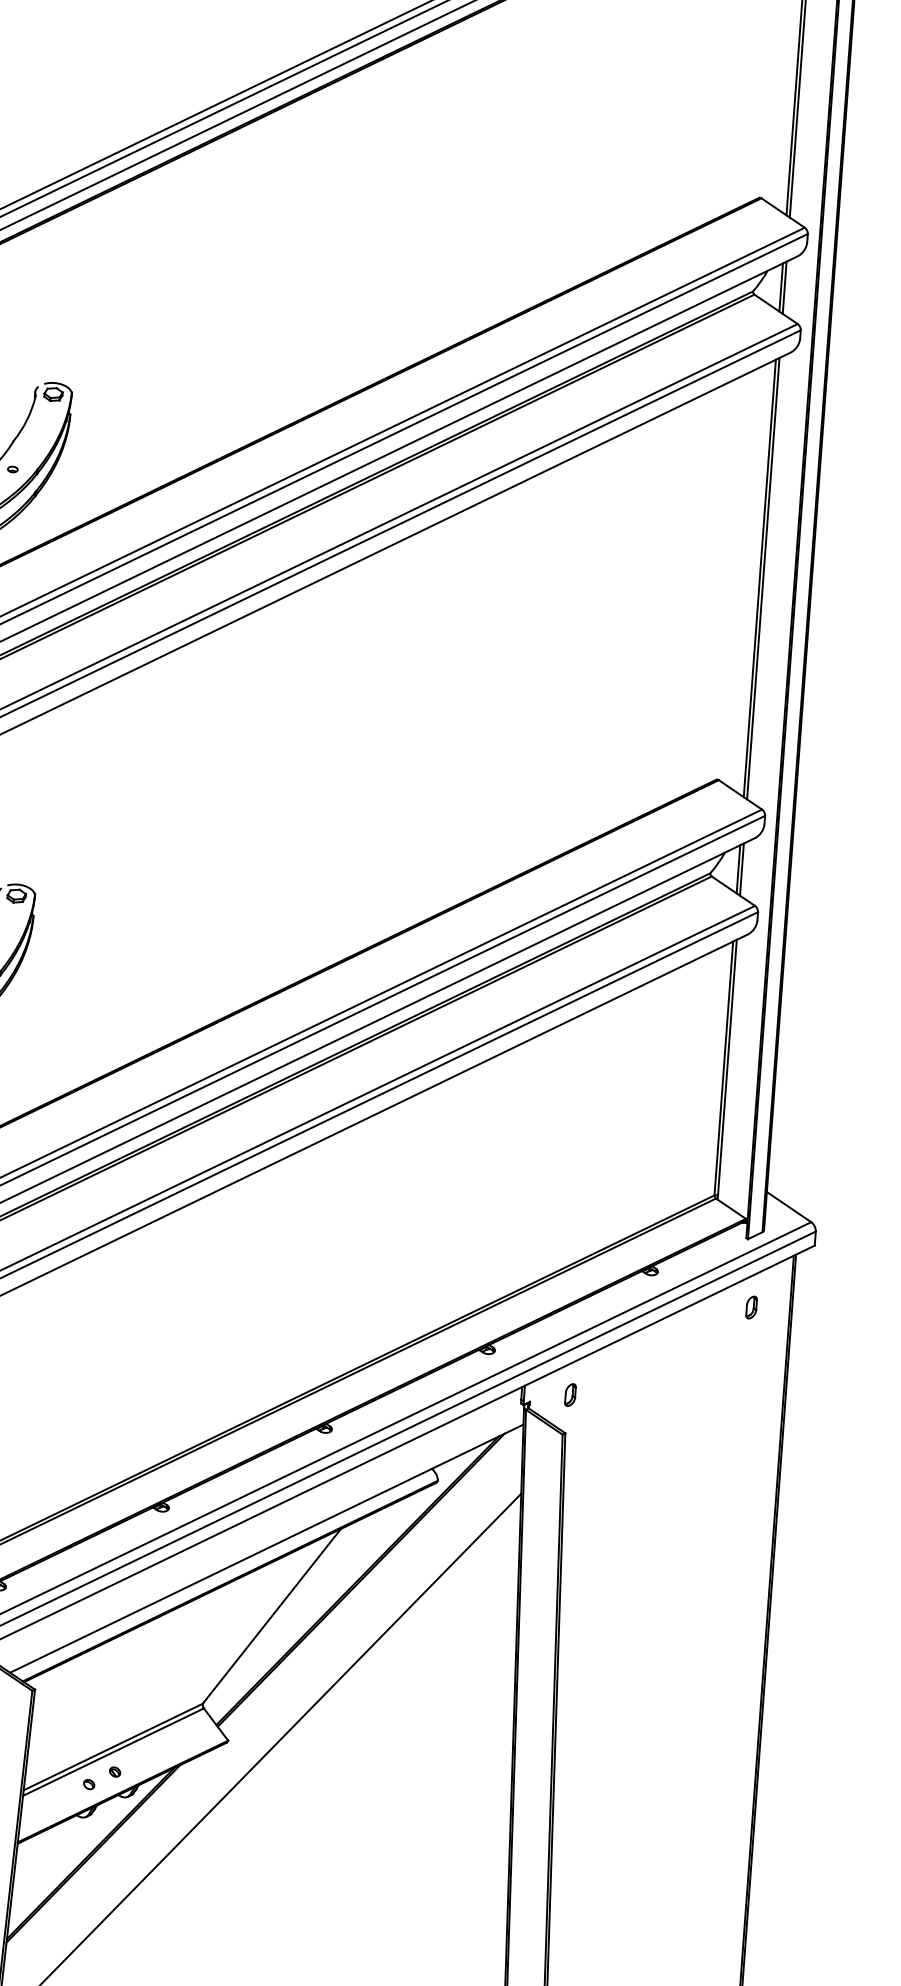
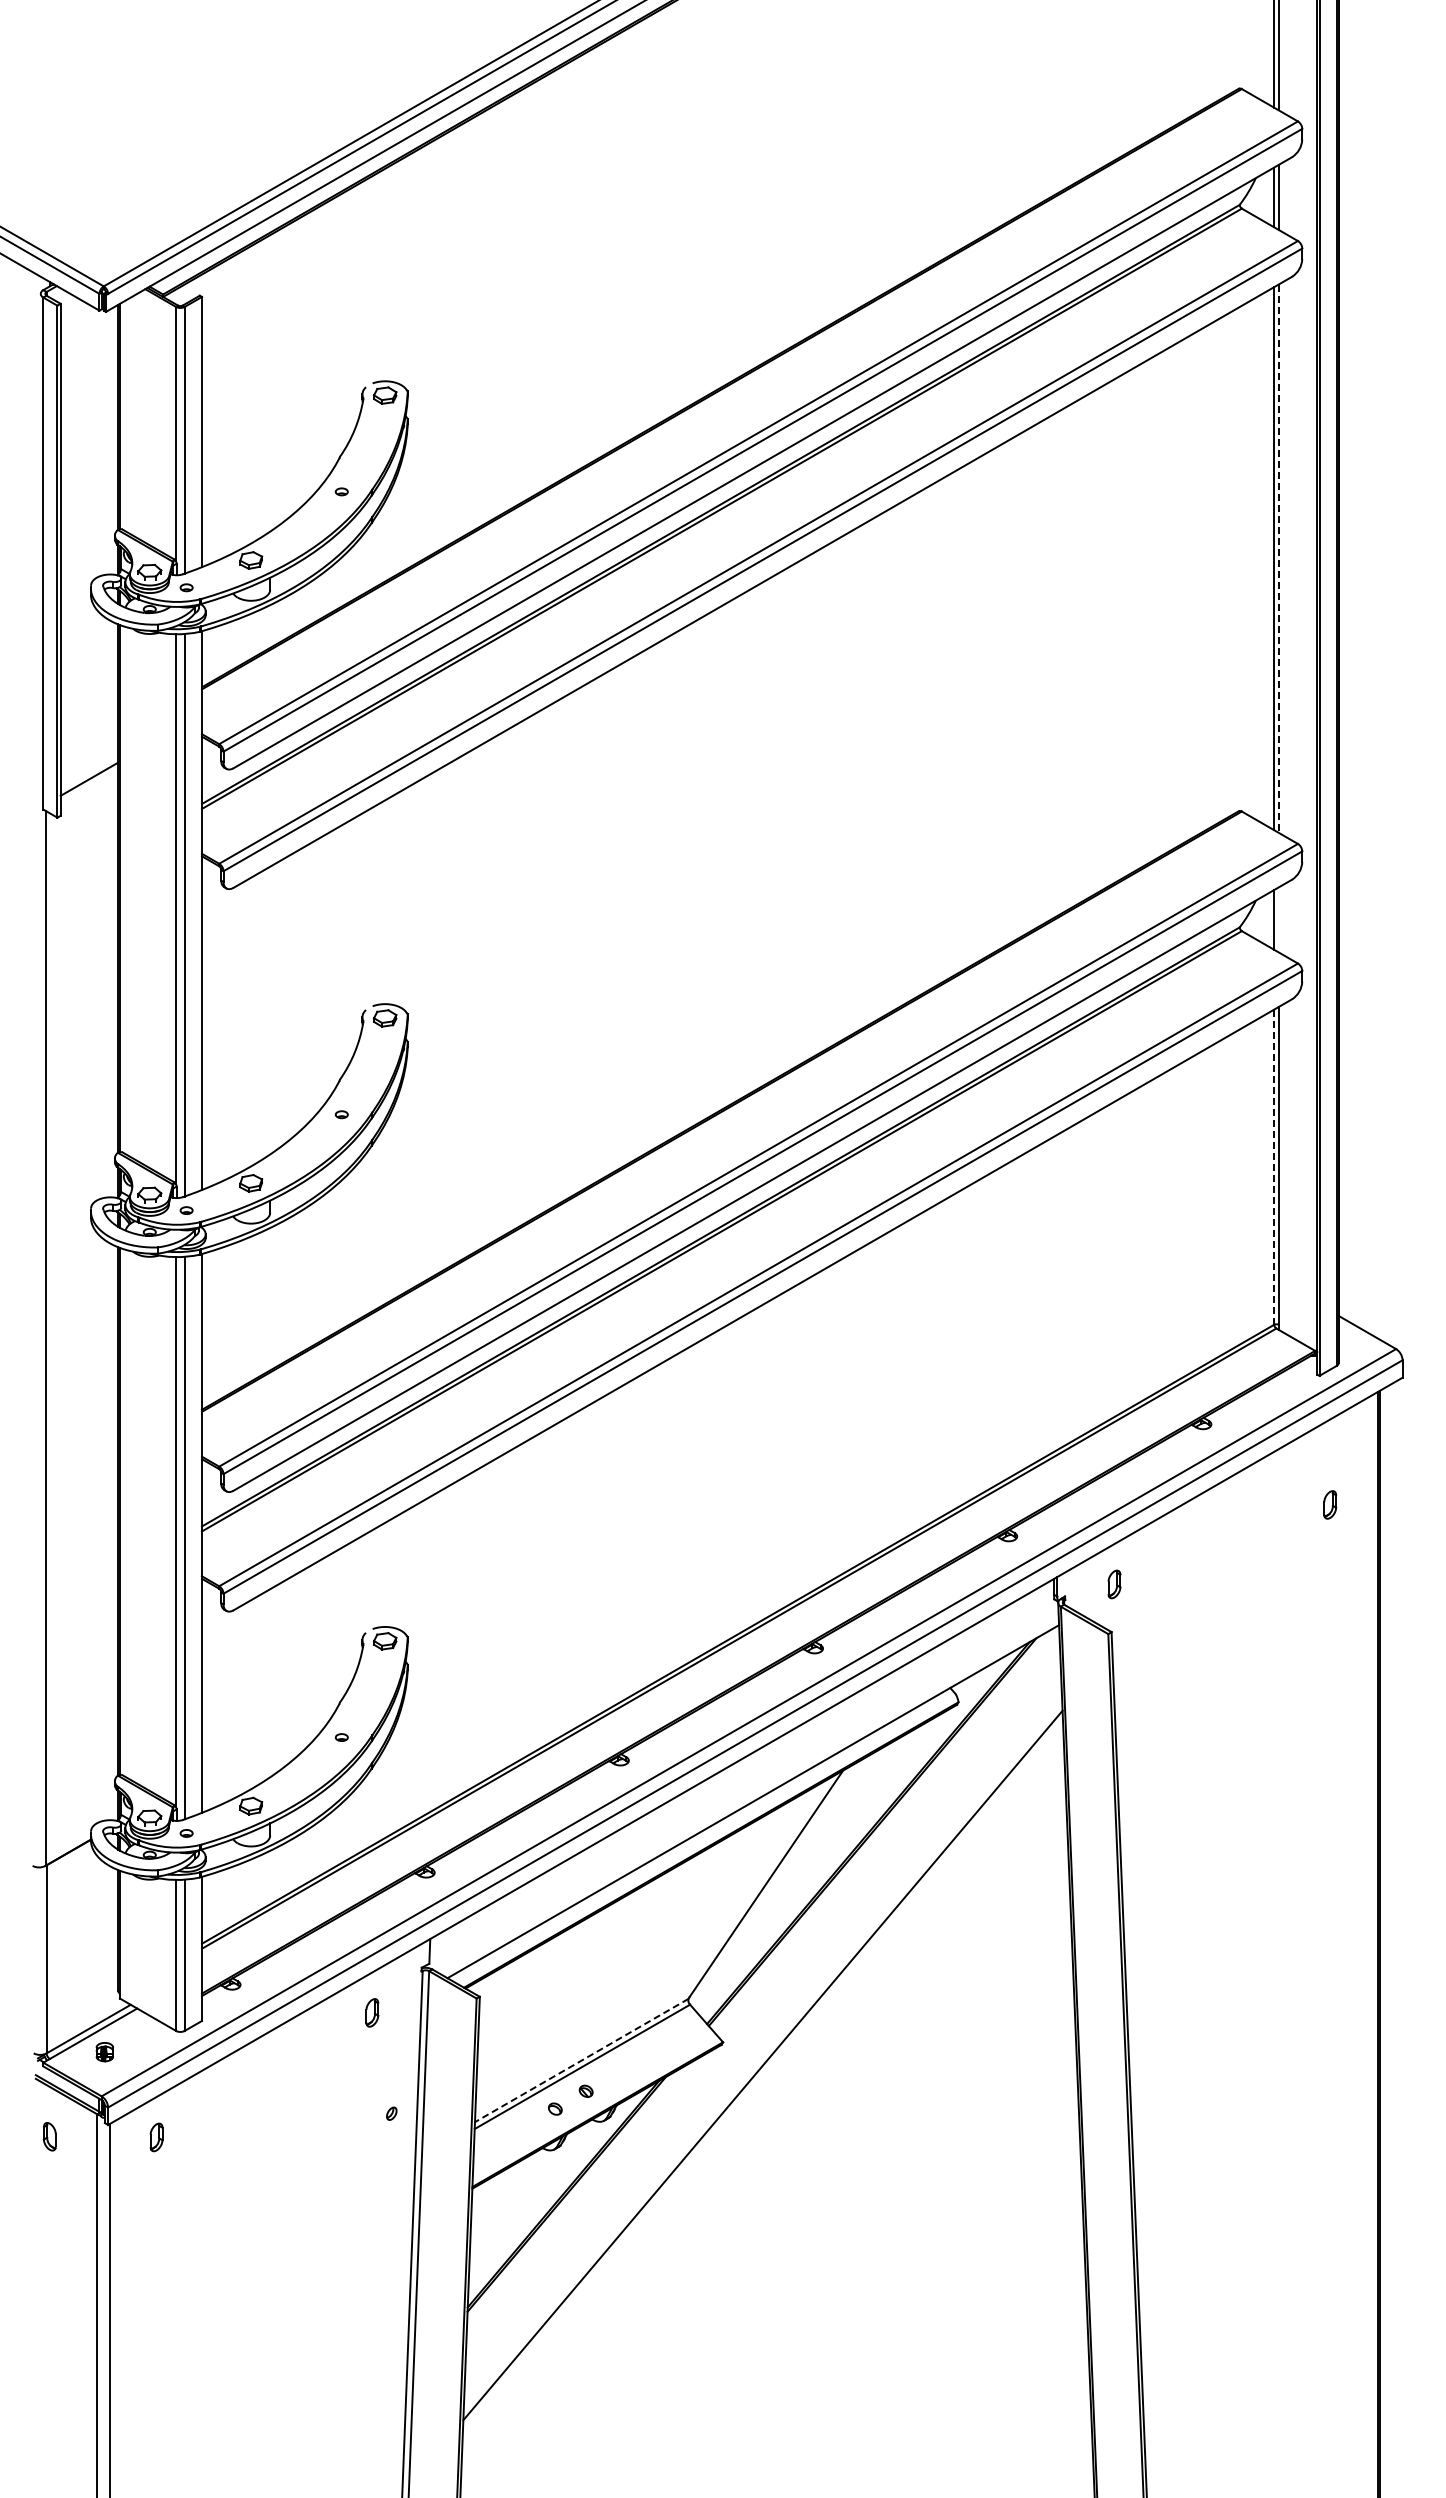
line: (763, 579) -> (1278, 559), solid -> dashed
line: (741, 869) -> (1278, 919), removed
line: (724, 1068) -> (1274, 1167), solid -> dashed
part: (751, 1307) -> (1330, 1504), moved
line: (113, 1746) -> (581, 2060), solid -> dashed

